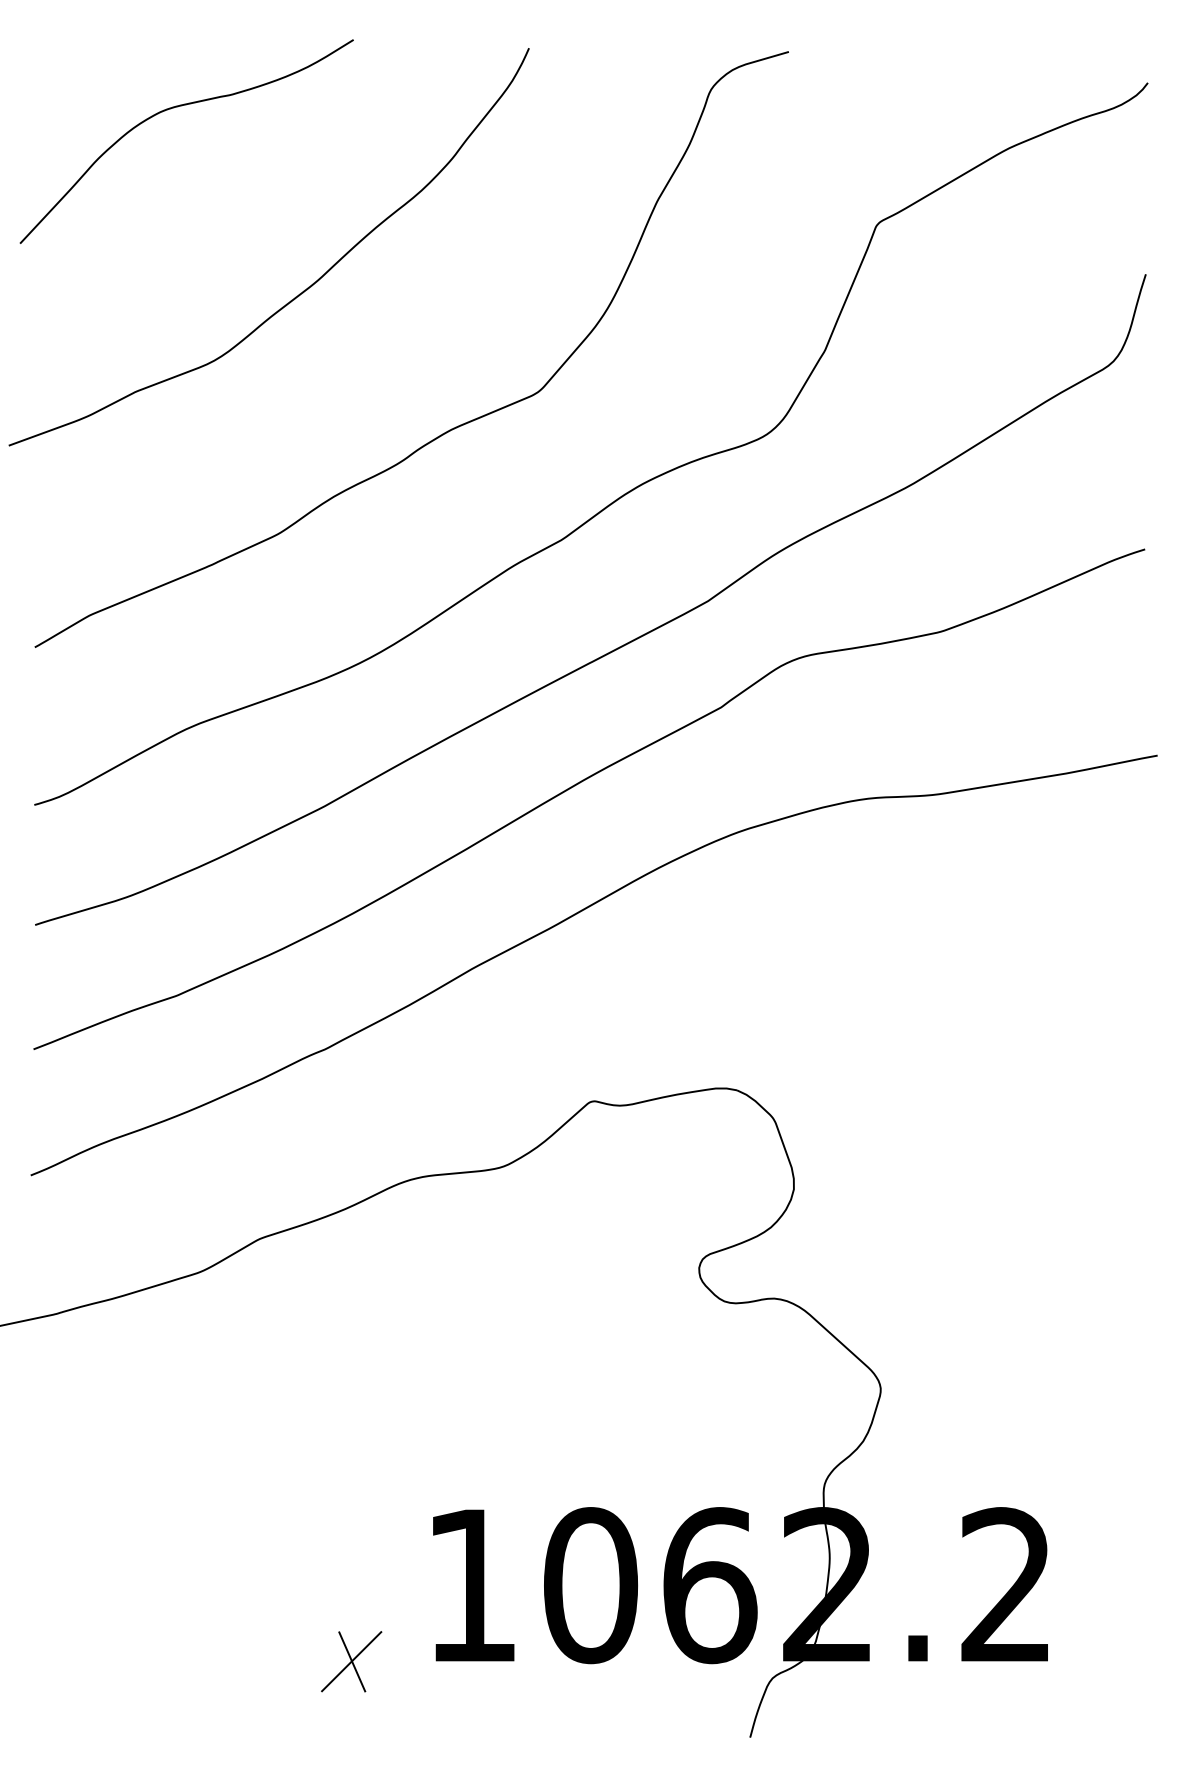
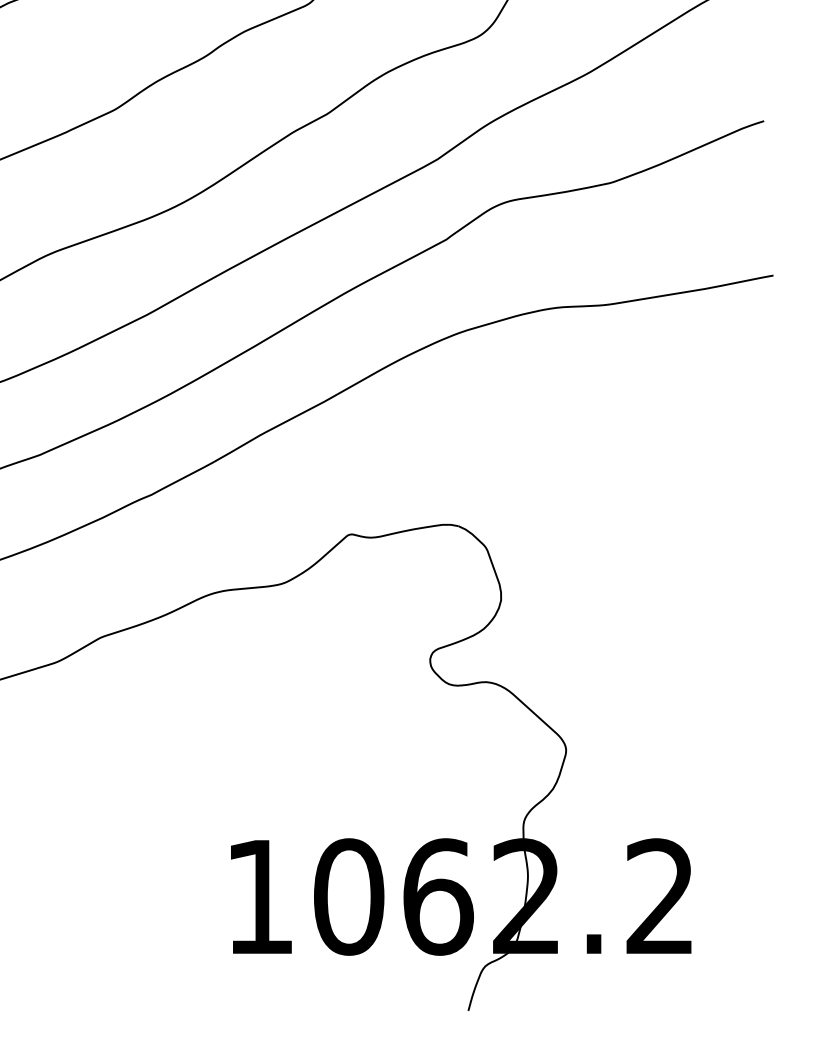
part: (351, 1661) -> (169, 953), removed

